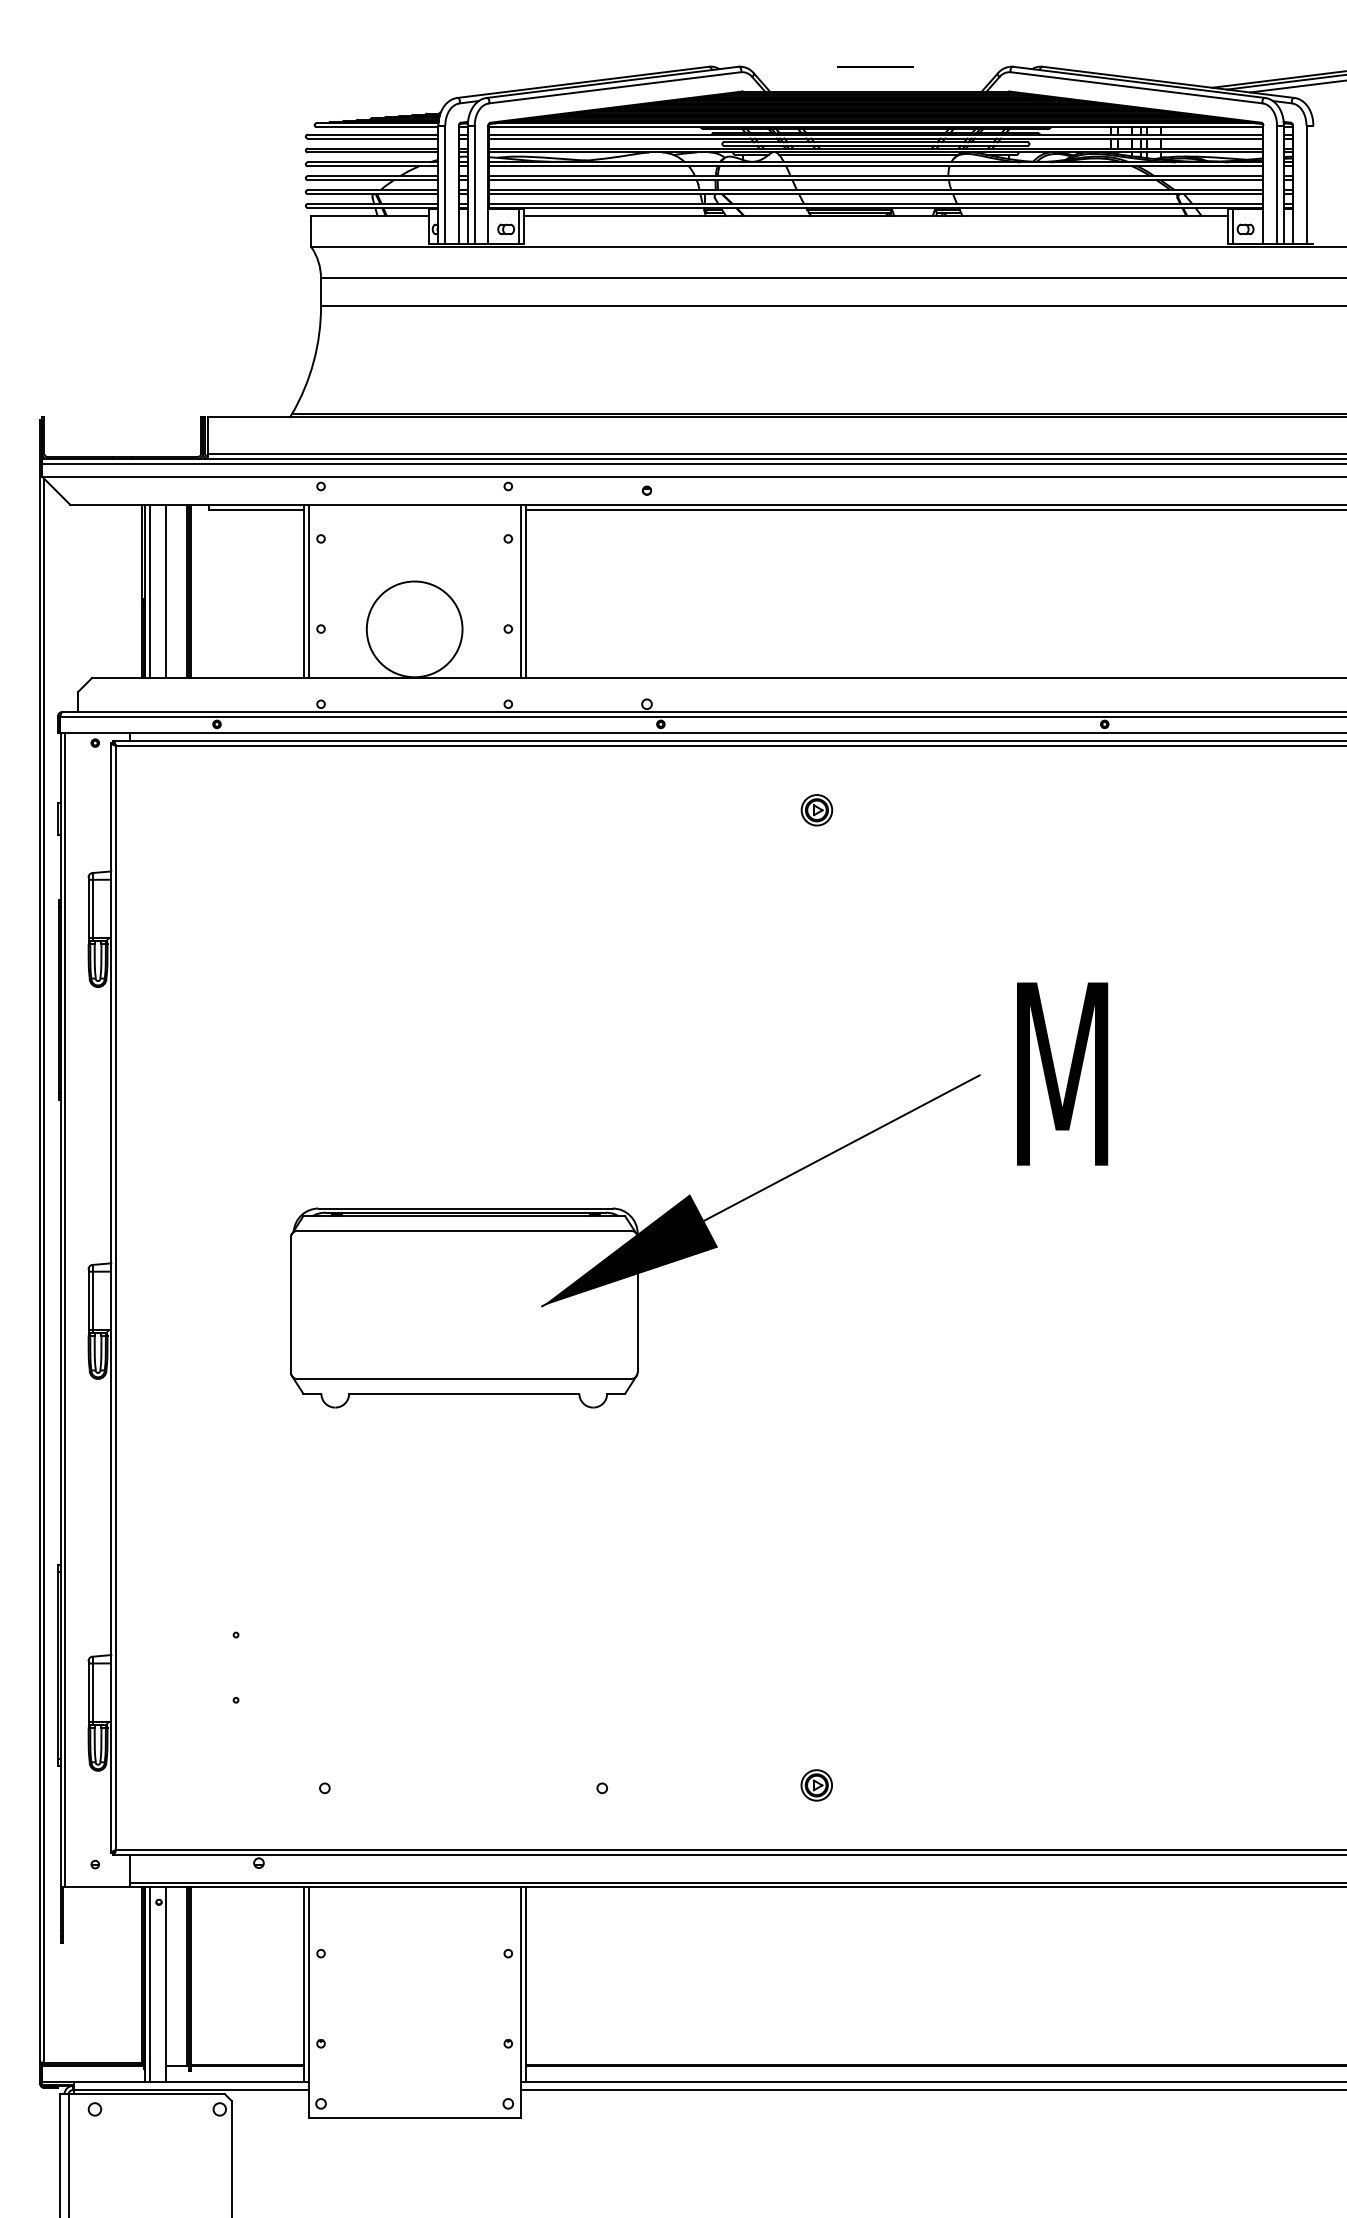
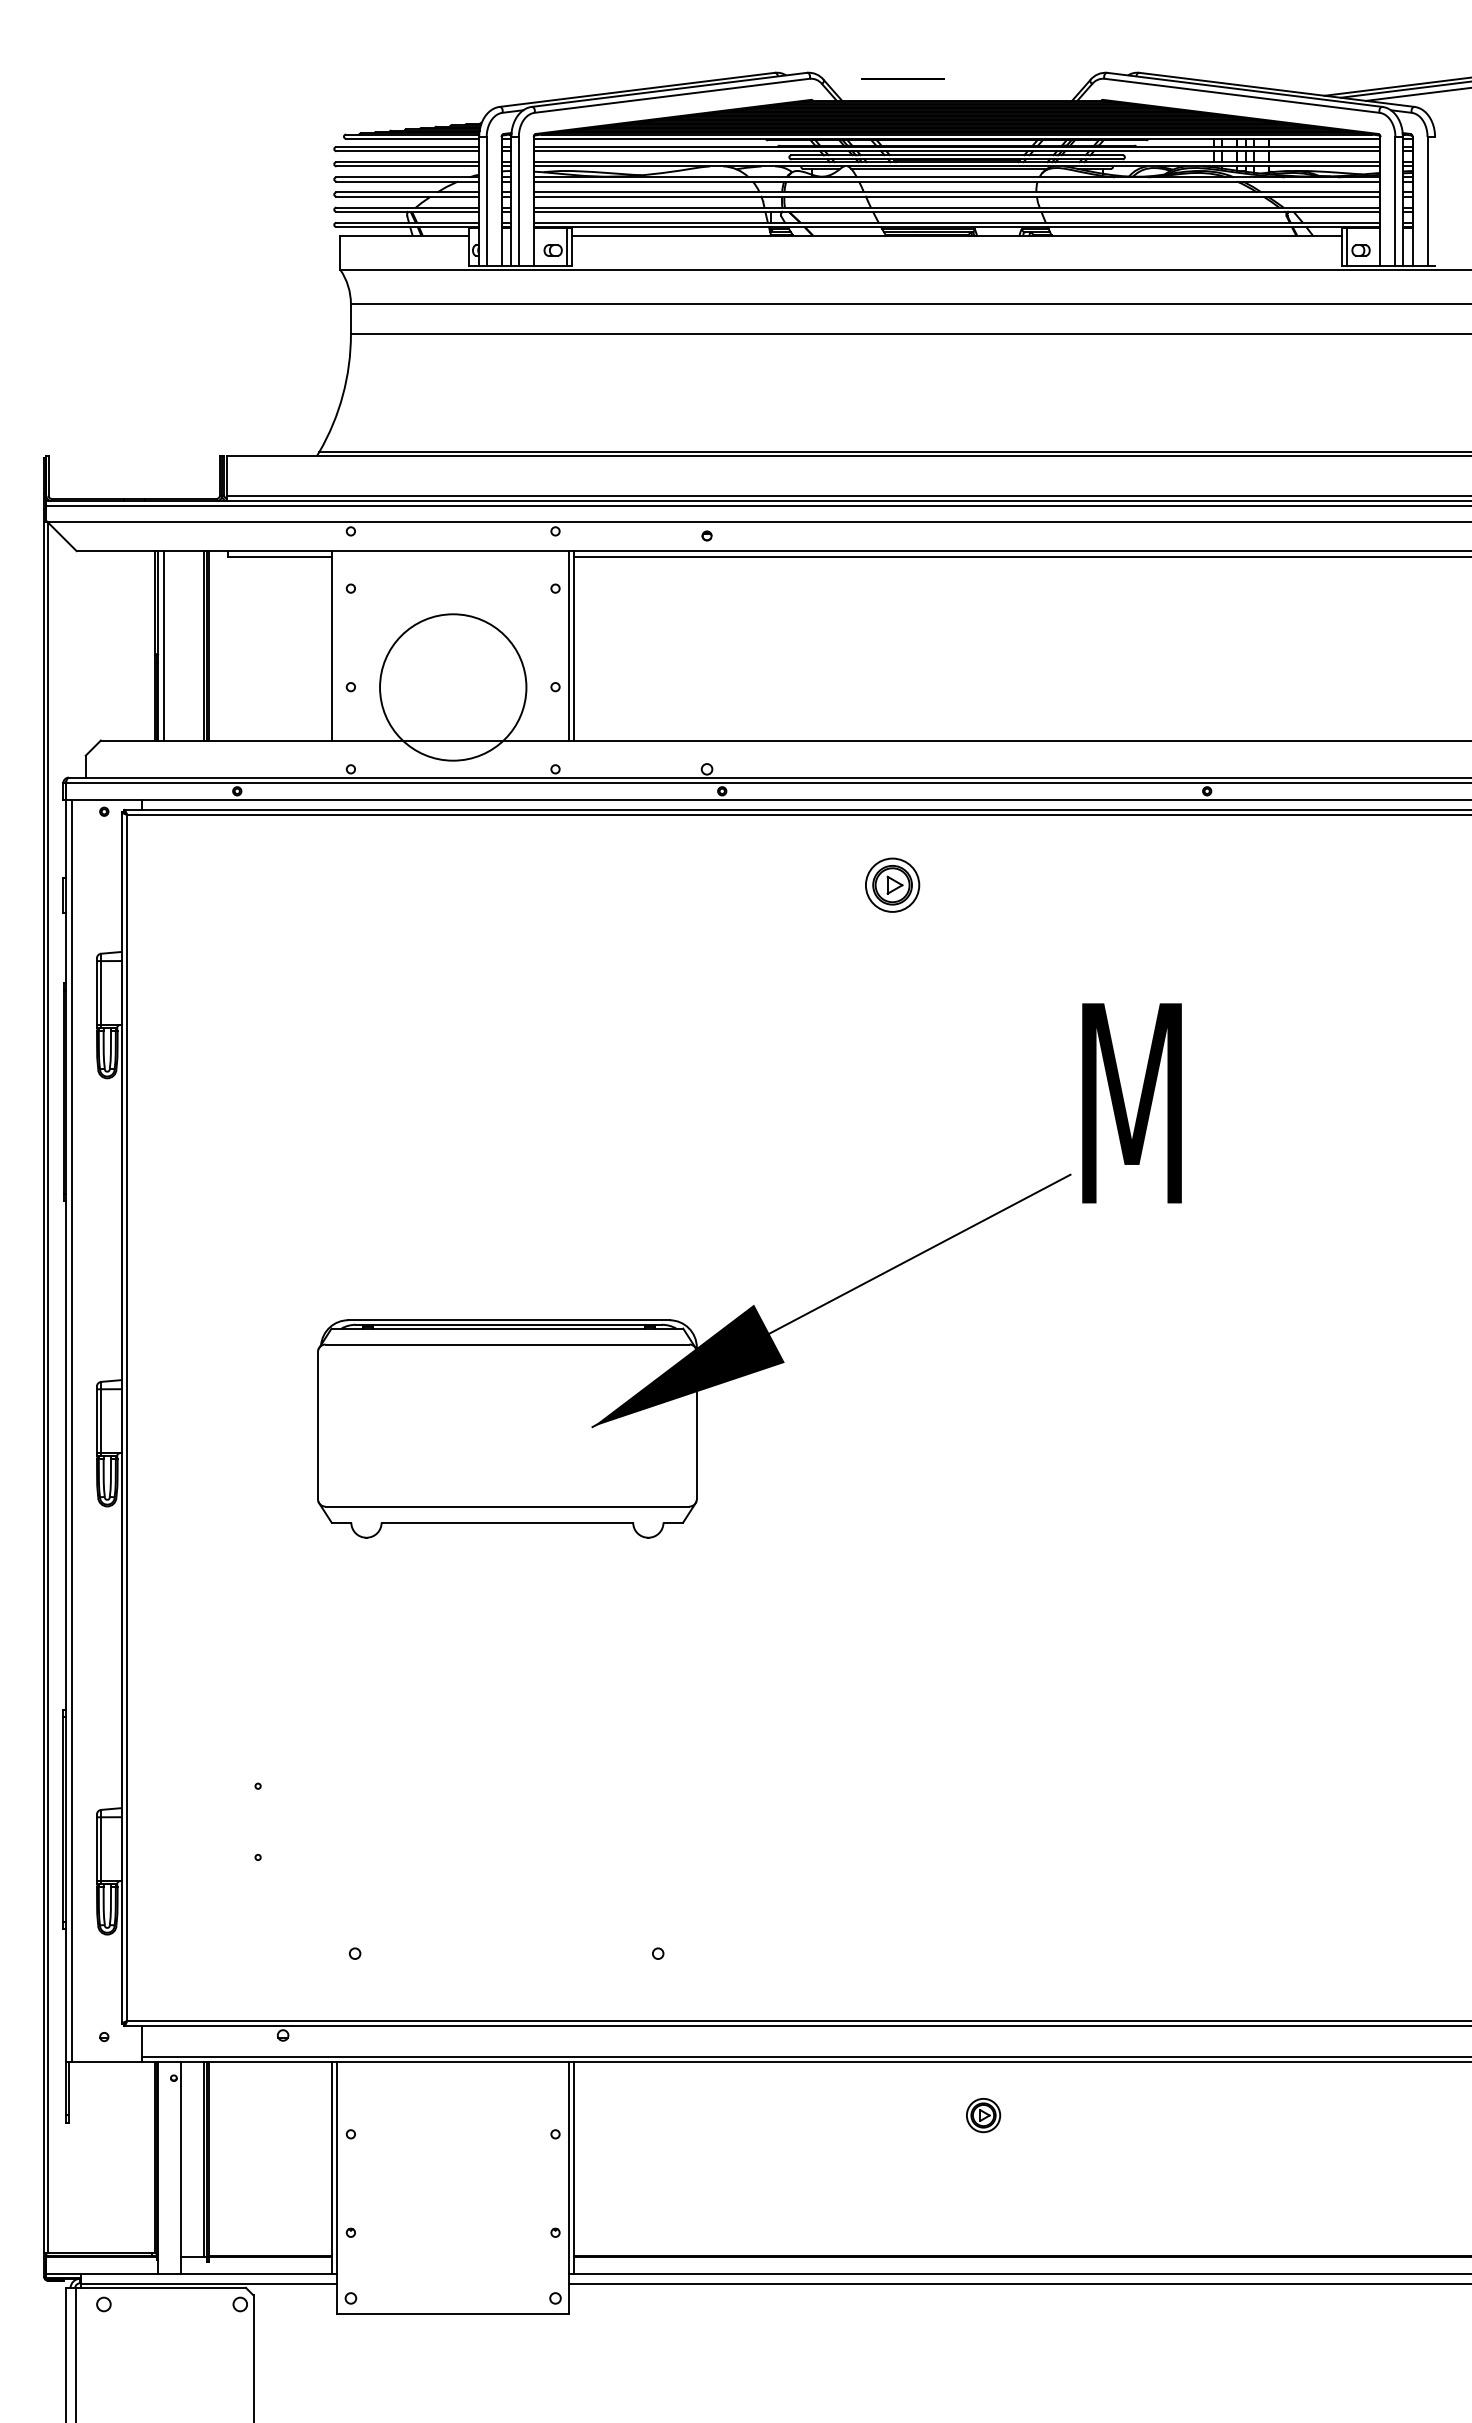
line: (875, 66) -> (902, 78), moved
line: (165, 590) -> (181, 645), removed
line: (308, 590) -> (337, 645), removed
circle: (414, 629) -> (452, 687), size x1.4
part: (816, 809) -> (892, 884), size x1.6
text: (1062, 1074) -> (1131, 1103), moved
part: (816, 1785) -> (983, 2115), moved
line: (149, 1984) -> (163, 2168), removed

